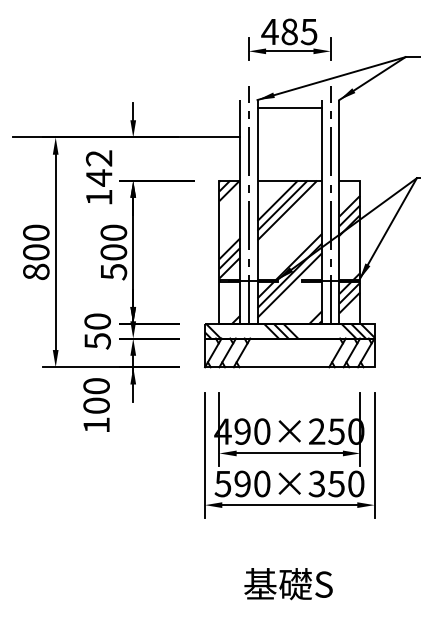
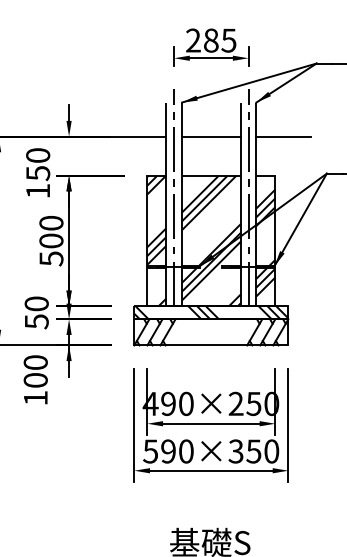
text: (269, 31) -> (192, 40), 485 -> 285
line: (289, 108) -> (211, 136), moved
line: (369, 137) -> (283, 136), added
text: (99, 168) -> (38, 164), 142 -> 150

